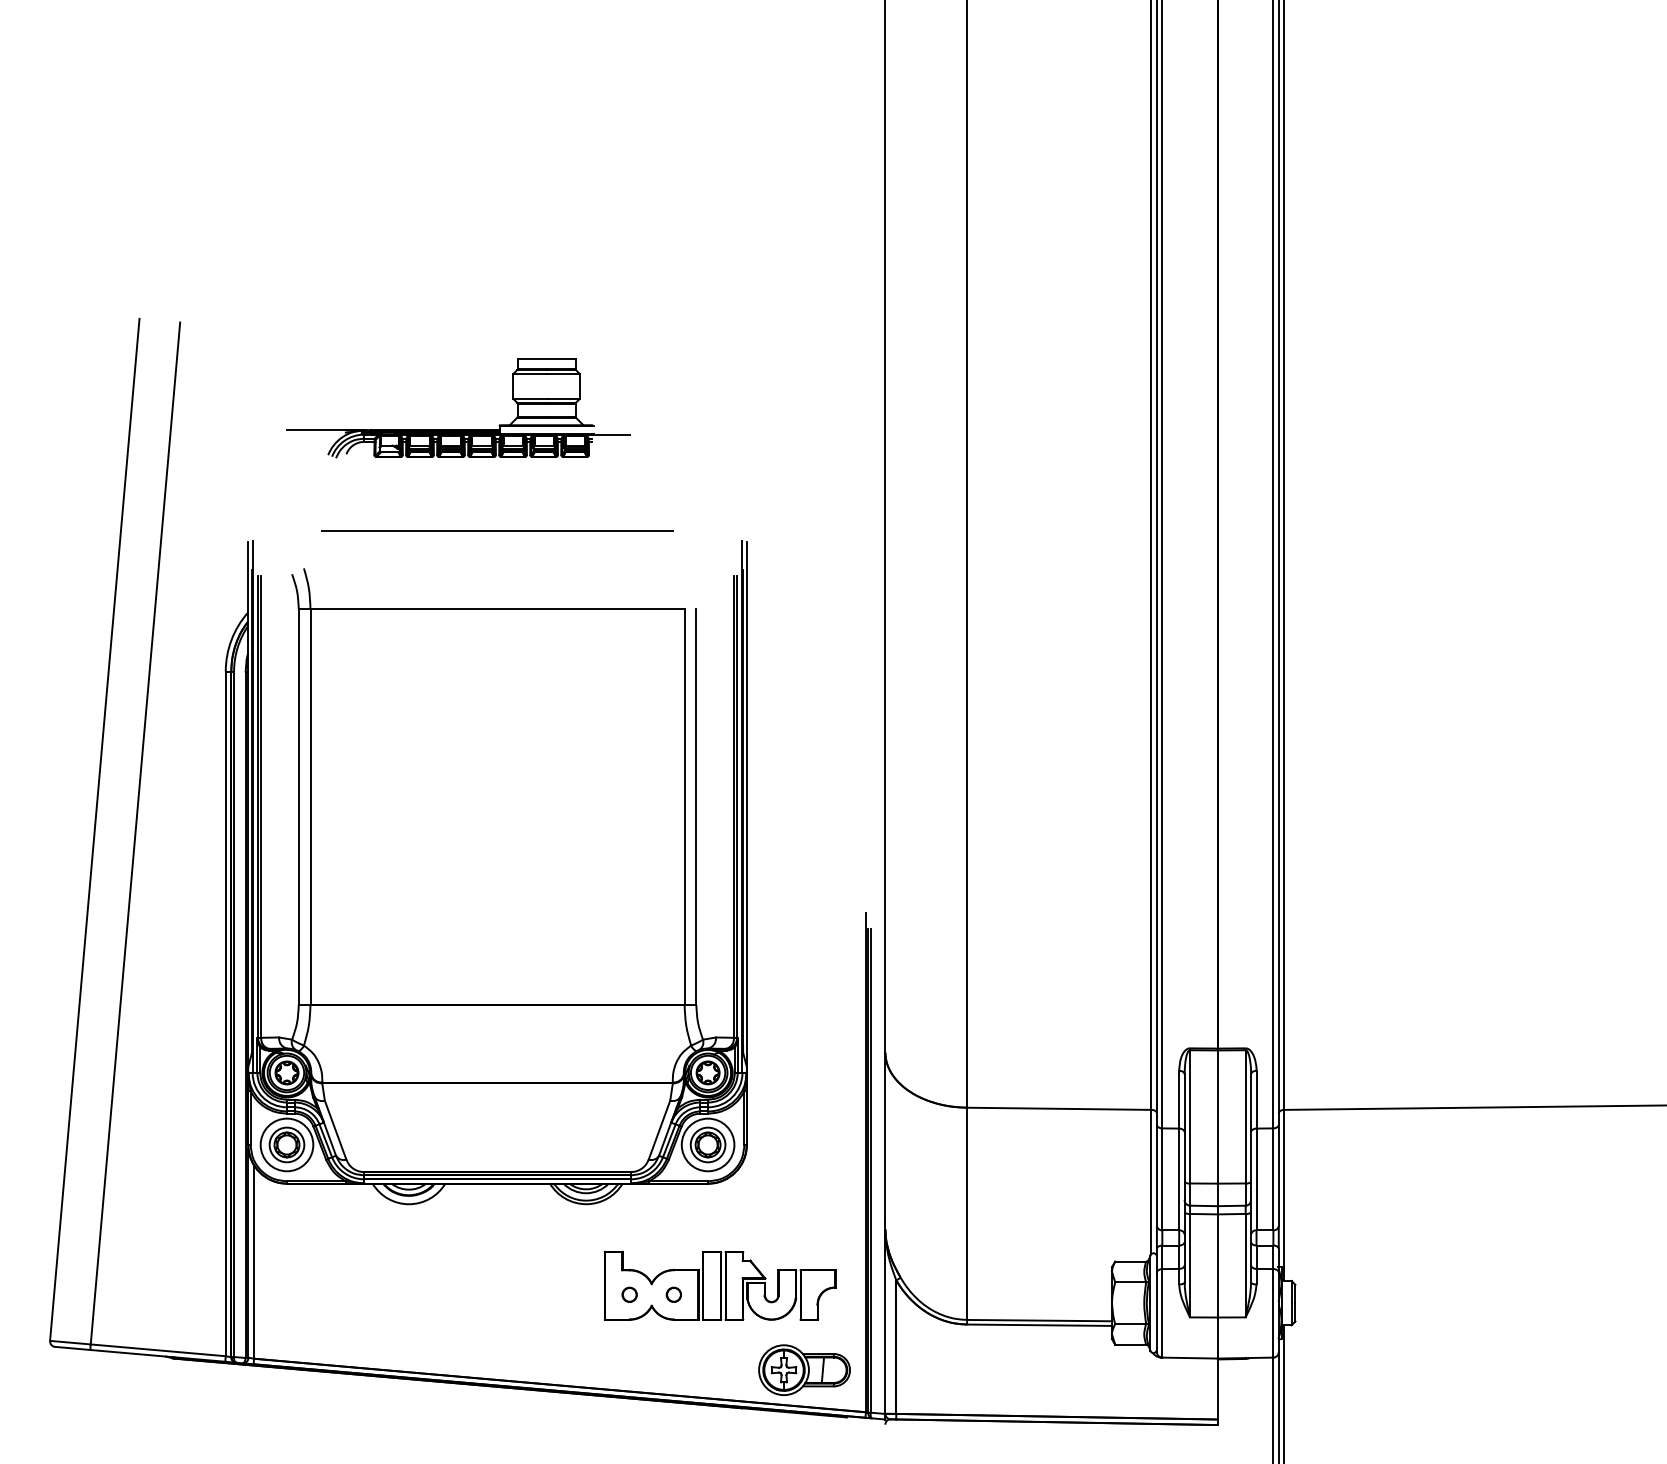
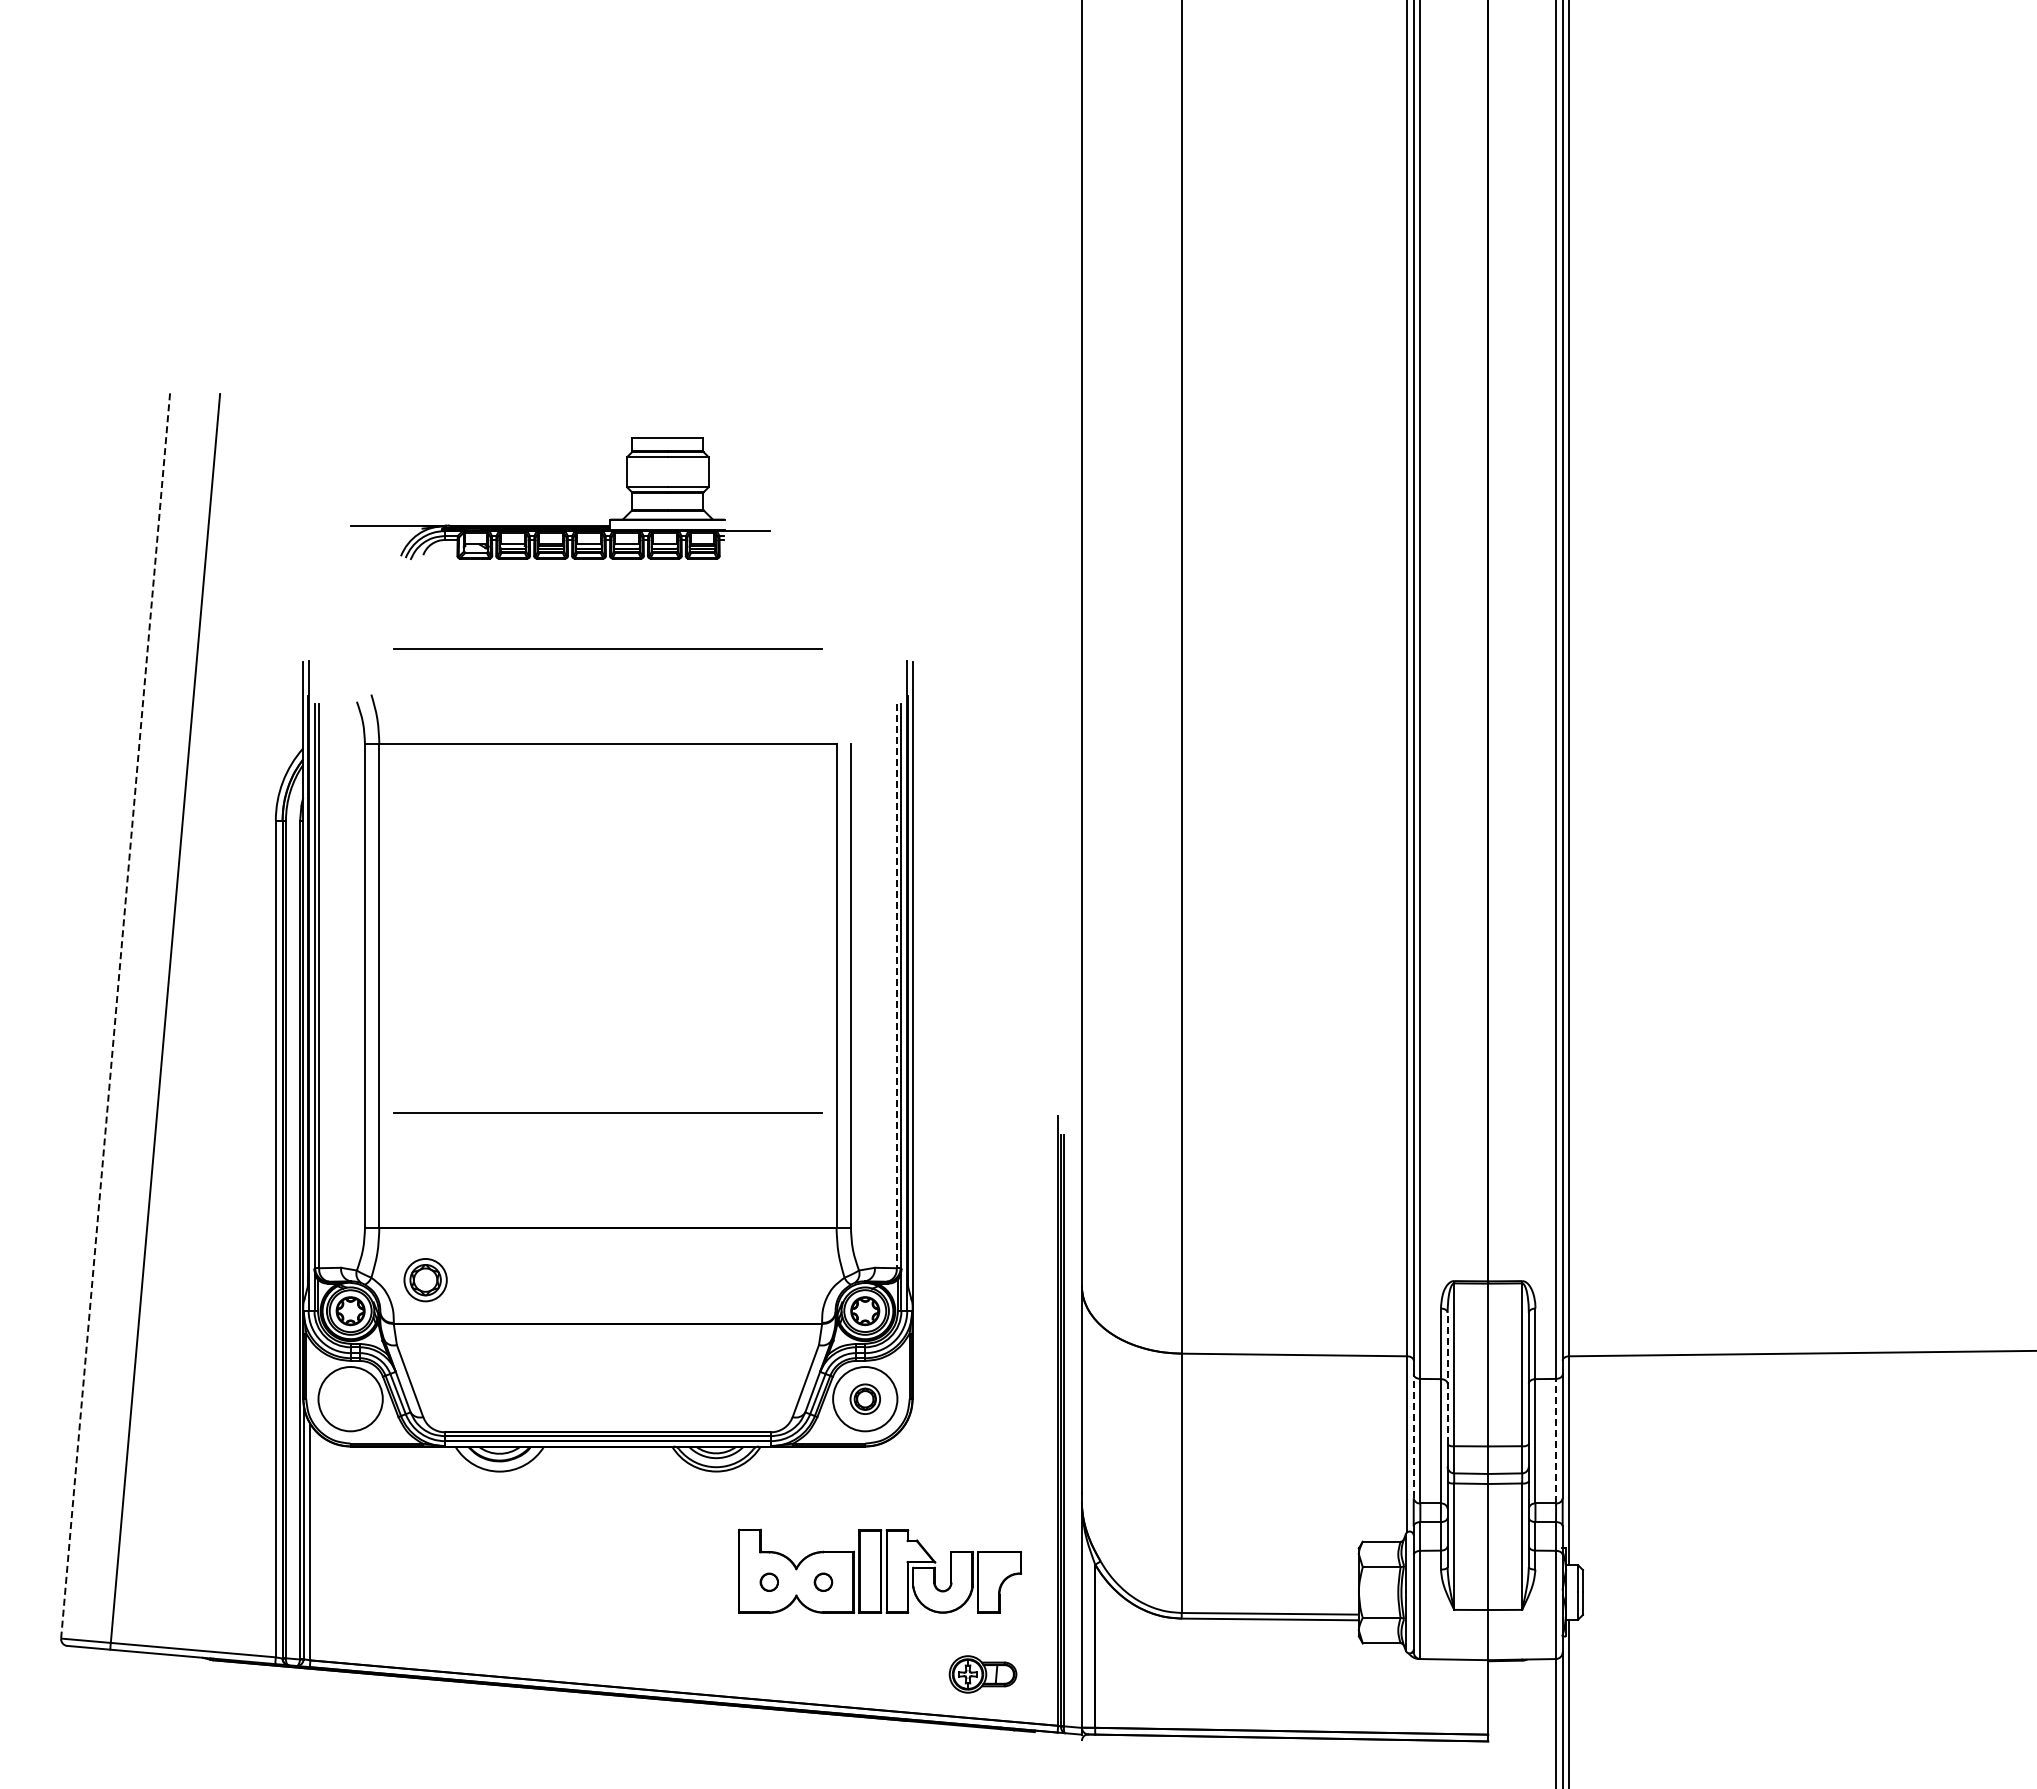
line: (733, 807) -> (896, 986), solid -> dashed
line: (94, 830) -> (115, 1014), solid -> dashed
line: (497, 910) -> (607, 1112), added
line: (1184, 1128) -> (1447, 1378), solid -> dashed
part: (286, 1145) -> (425, 1280), moved
part: (708, 1145) -> (865, 1399), size x0.7
line: (1156, 1175) -> (1413, 1436), solid -> dashed
line: (1273, 1178) -> (1556, 1440), solid -> dashed
part: (804, 1370) -> (982, 1674), size x0.6

